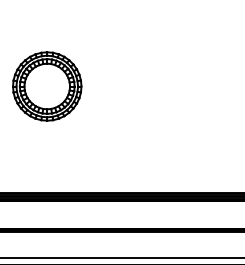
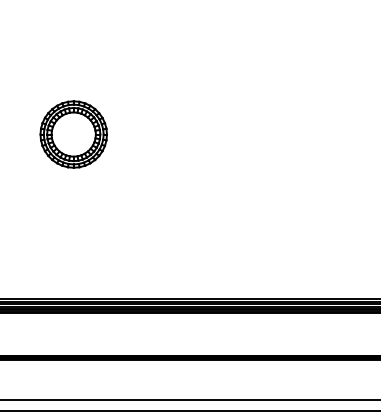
part: (47, 86) -> (73, 134), size x0.62

